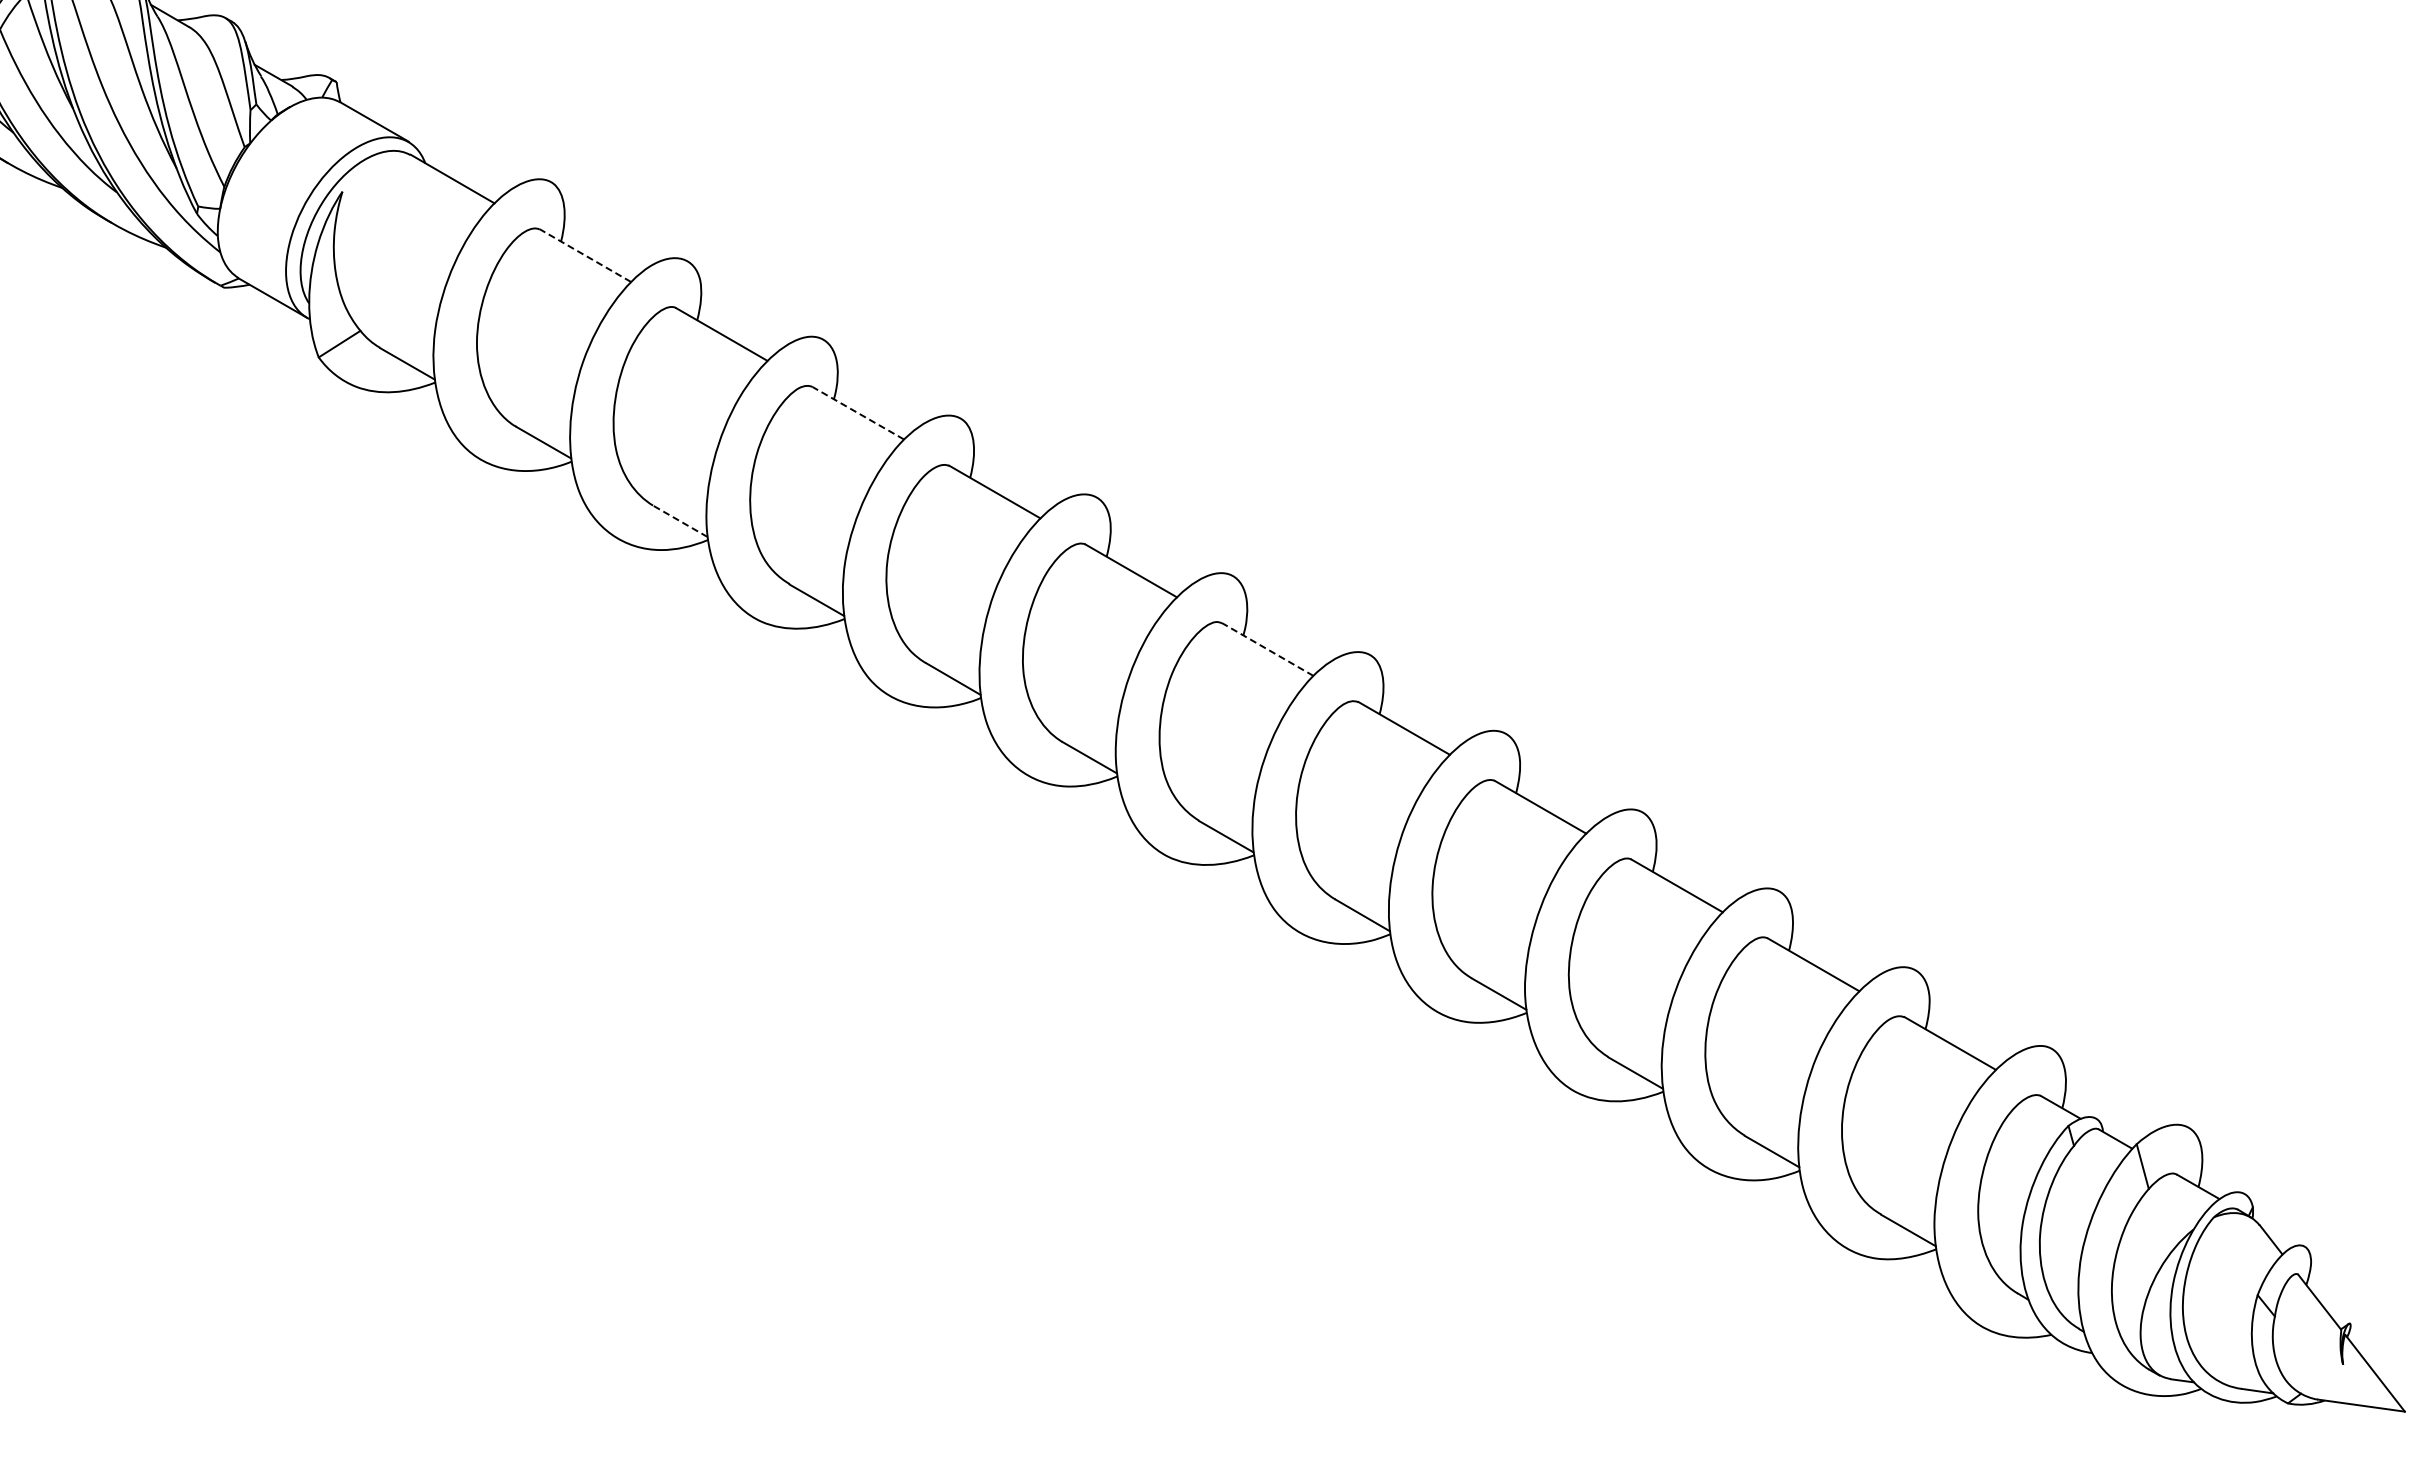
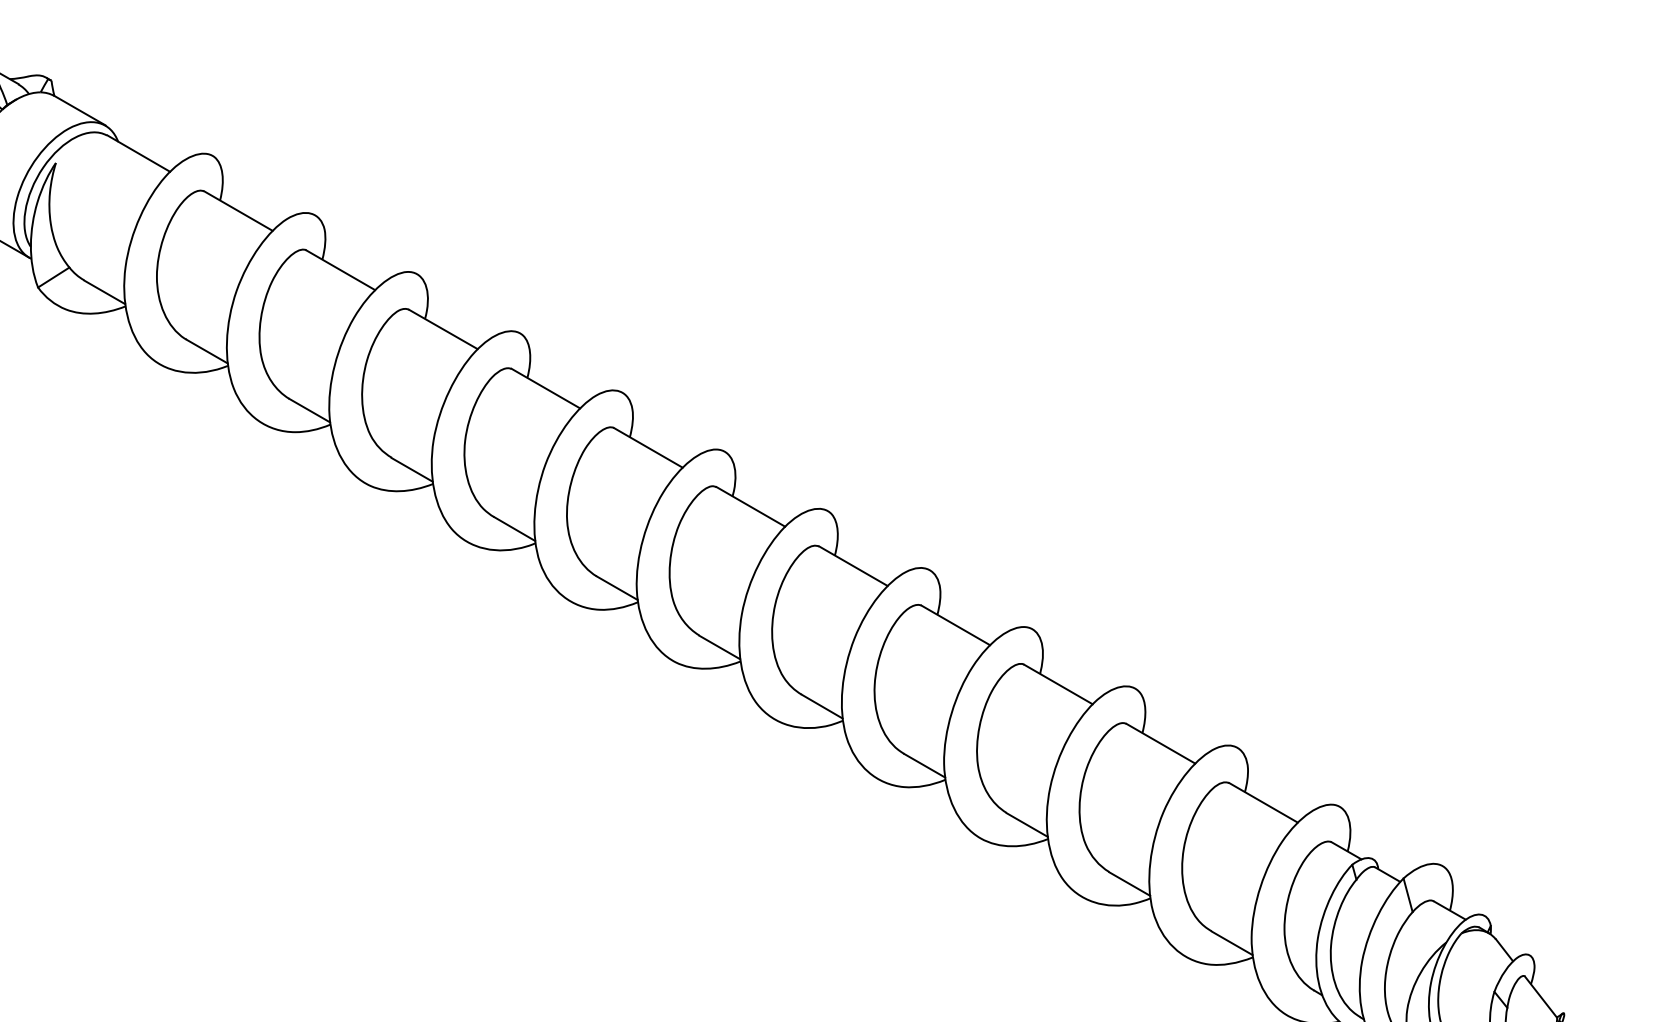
line: (585, 255) -> (238, 210), dashed -> solid
line: (858, 413) -> (443, 329), dashed -> solid
line: (679, 521) -> (309, 410), dashed -> solid
line: (1267, 649) -> (750, 506), dashed -> solid

